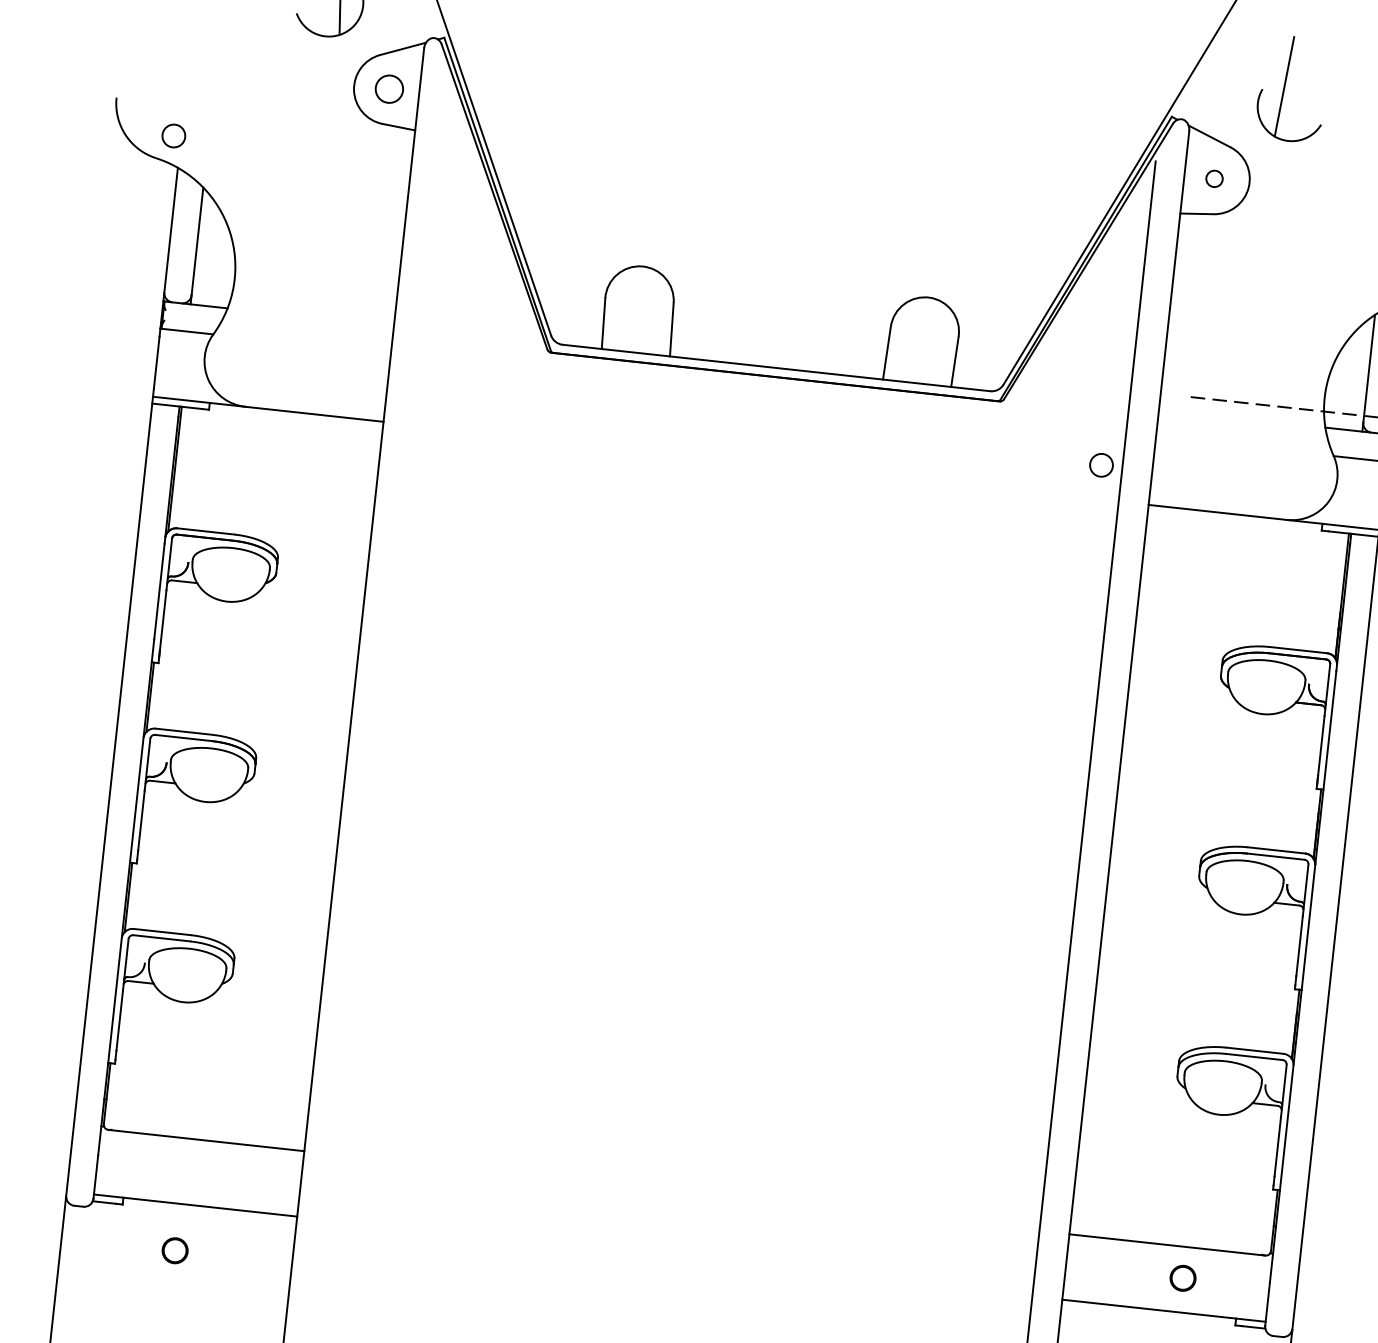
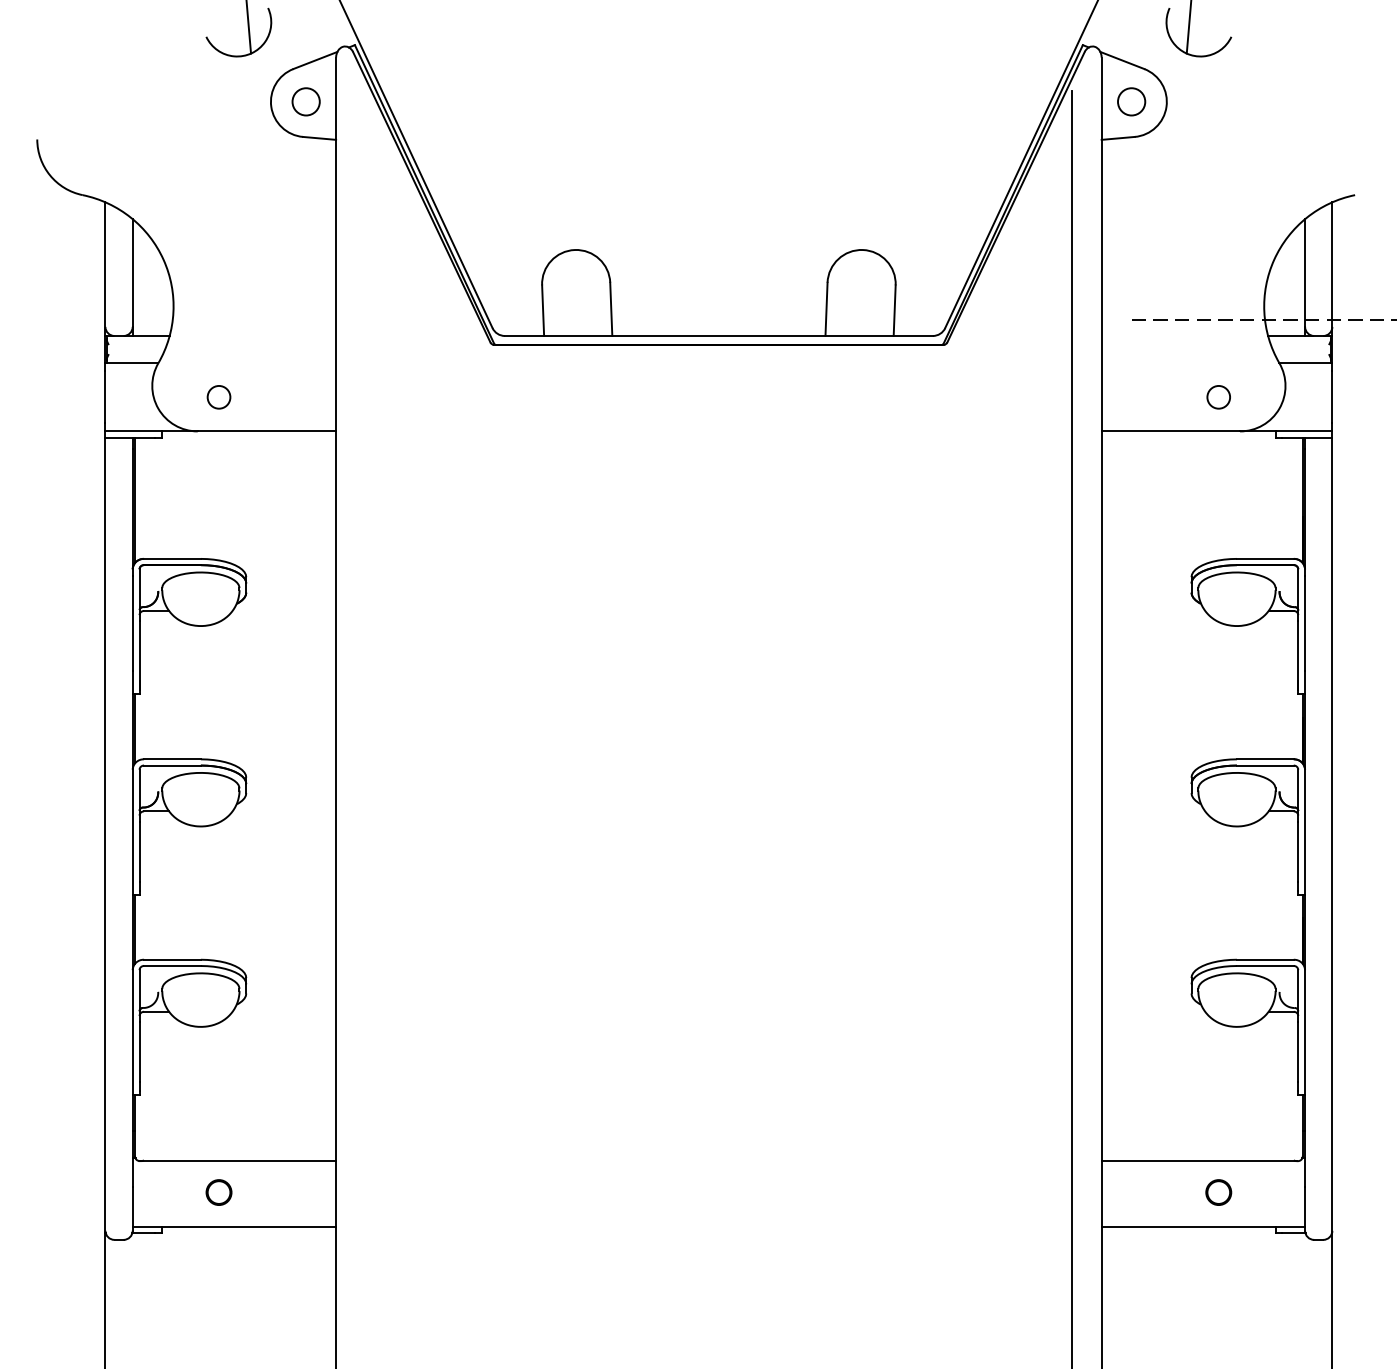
circle: (173, 136) -> (218, 397), moved
circle: (1214, 178) -> (1131, 101), size x1.67
circle: (1101, 465) -> (1218, 397), moved
part: (174, 1250) -> (218, 1192), moved

